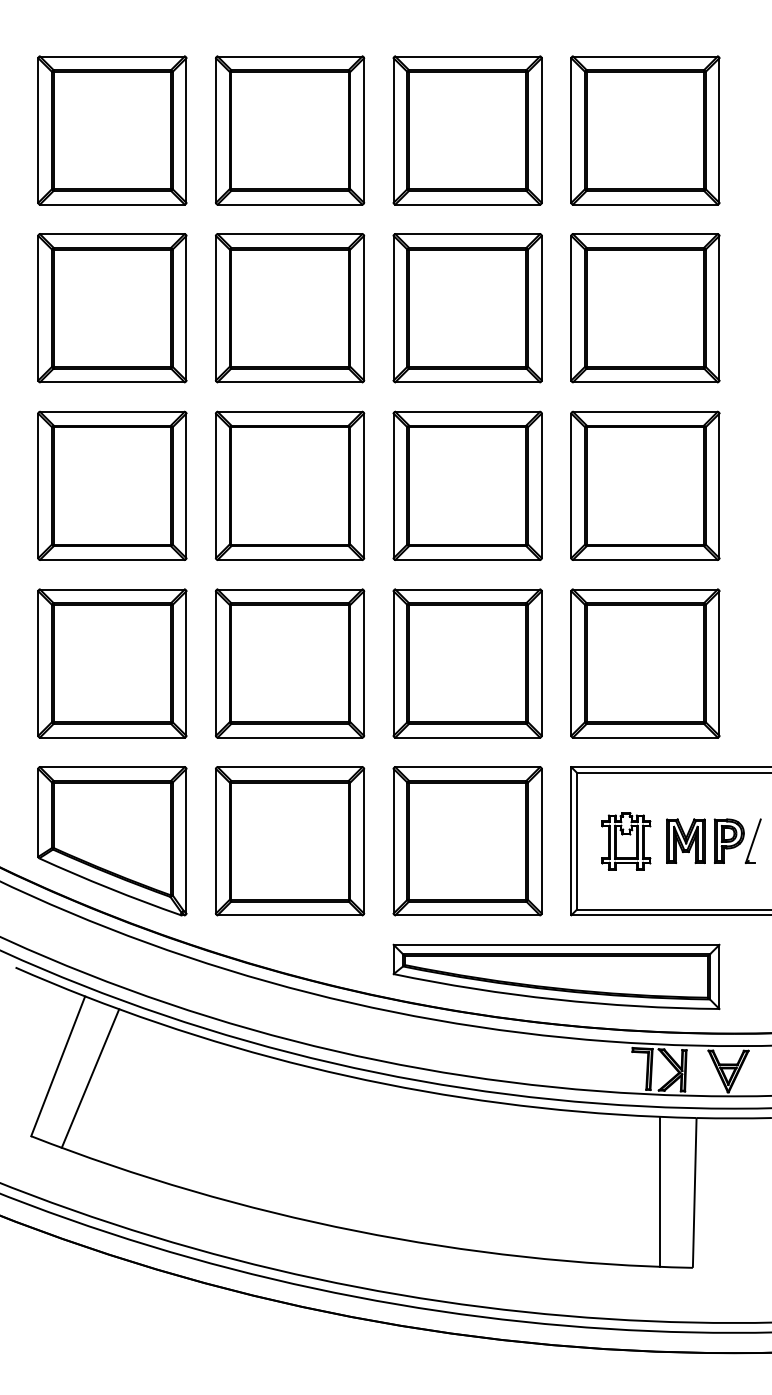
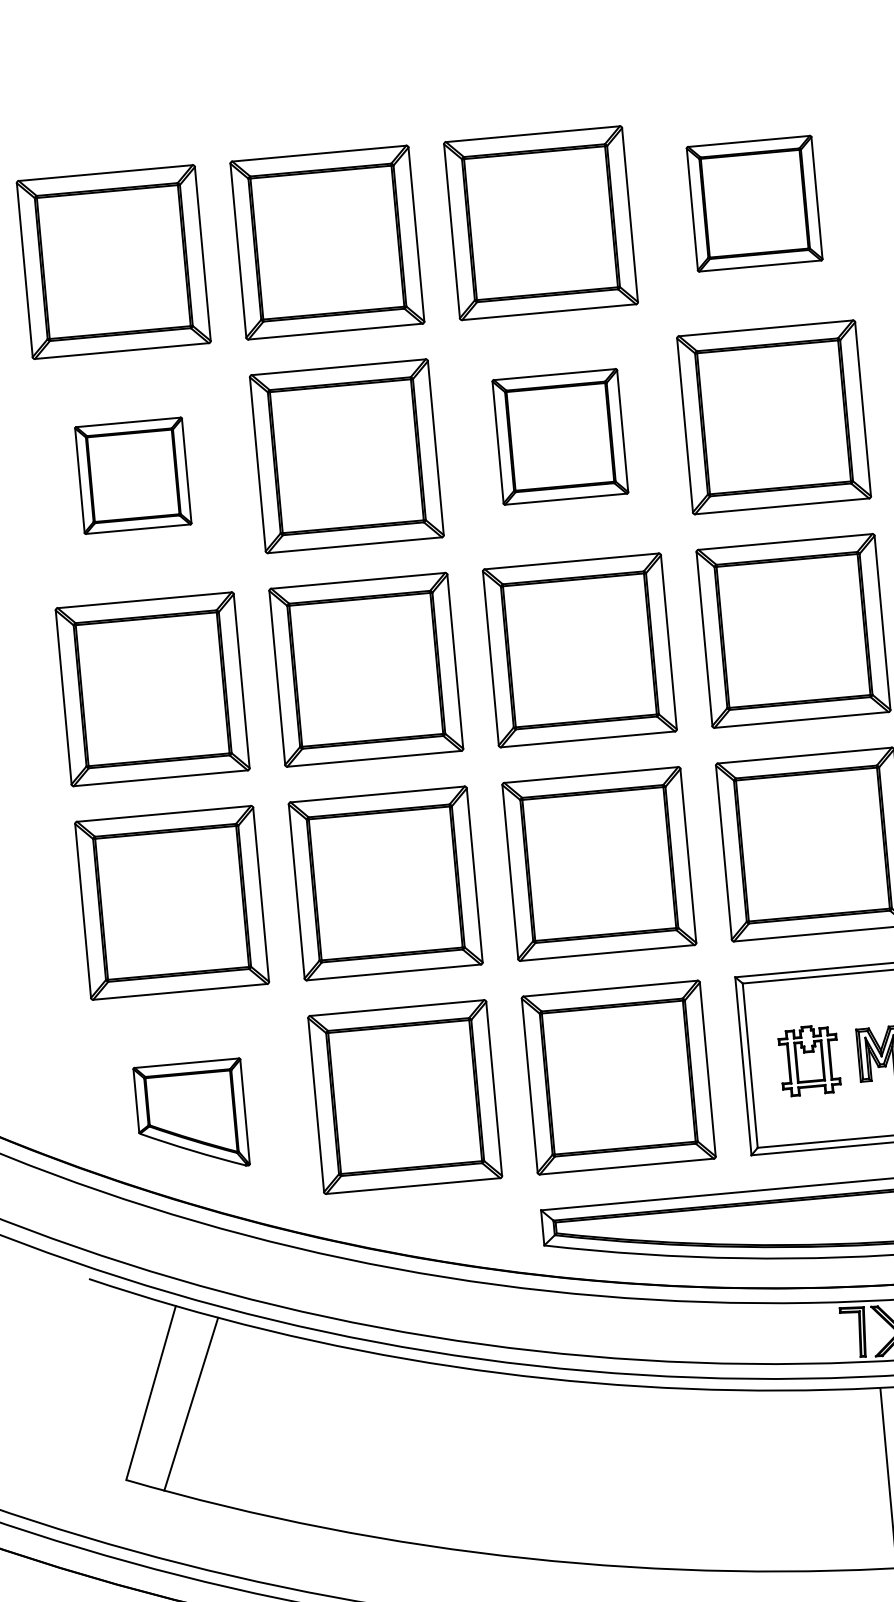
part: (645, 130) -> (754, 203), size x0.7
part: (112, 308) -> (133, 476), size x0.6
part: (467, 308) -> (560, 437), size x0.7
part: (112, 841) -> (191, 1116), size x0.6

